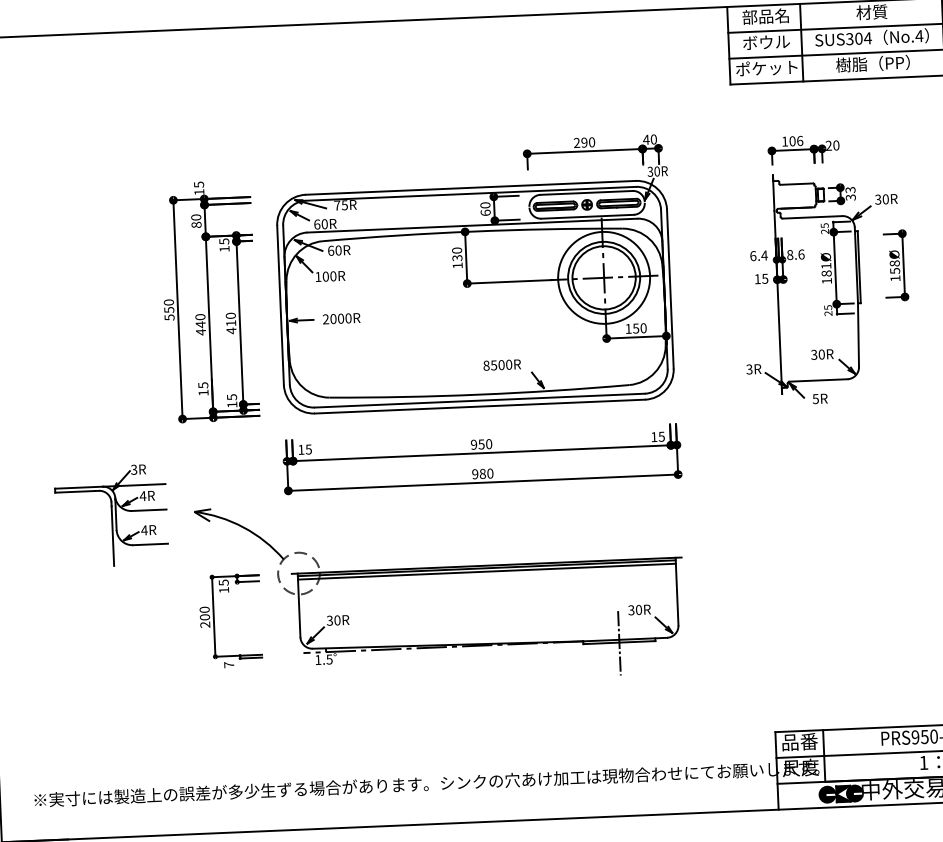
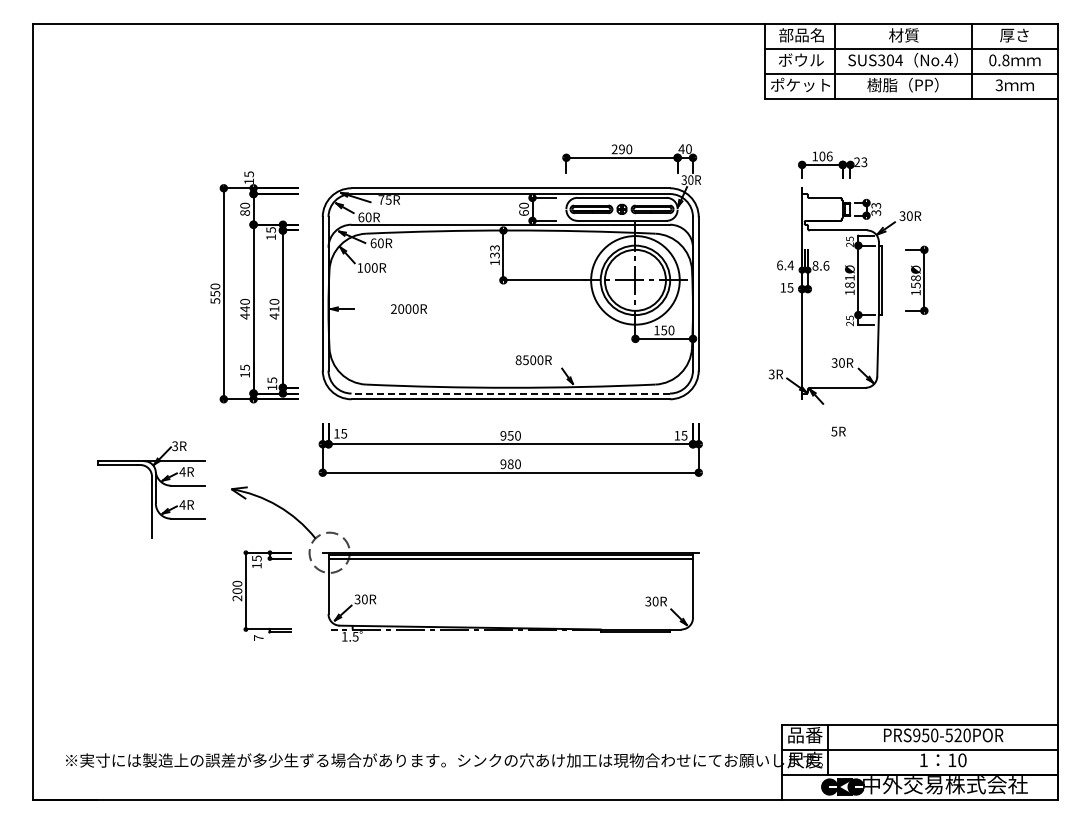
text: (836, 145) -> (864, 162), 20 -> 23
text: (456, 250) -> (494, 248), 130 -> 133
text: (341, 318) -> (408, 308), moved
text: (820, 398) -> (838, 431), moved
line: (479, 400) -> (510, 393), solid -> dashed
line: (619, 642) -> (635, 632), removed

